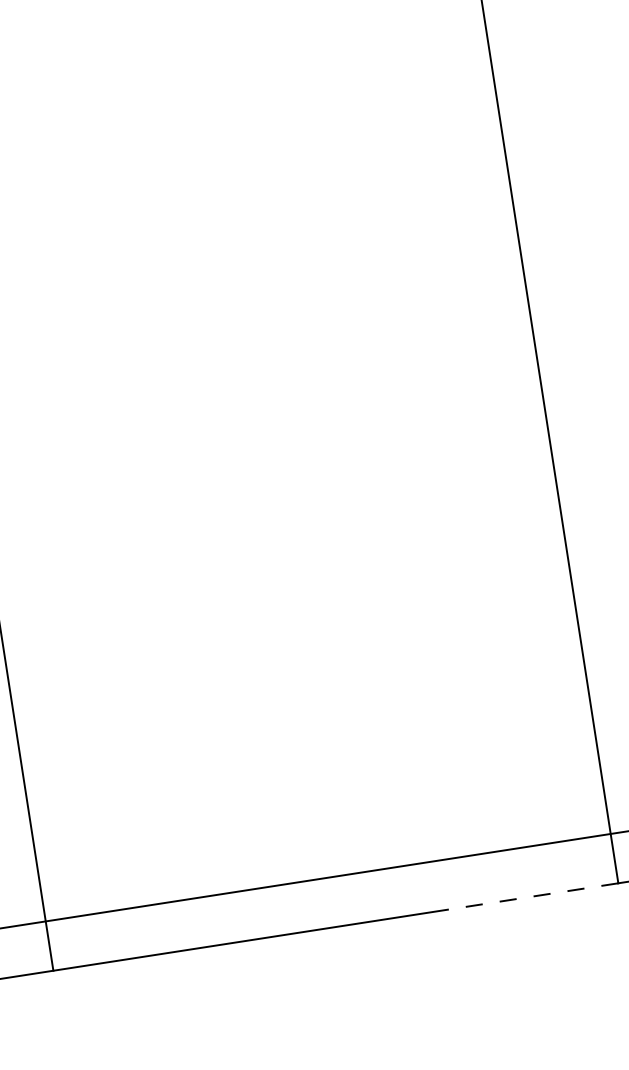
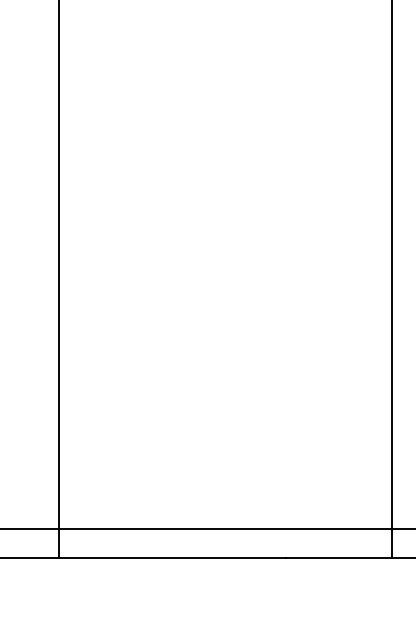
line: (528, 897) -> (338, 558), dashed -> solid

